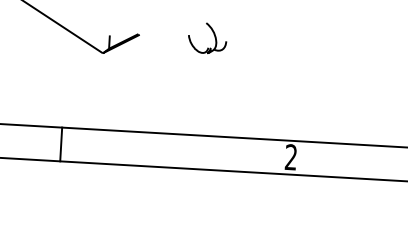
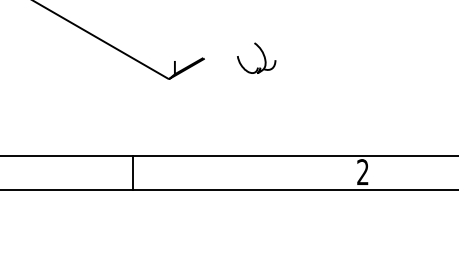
part: (213, 34) -> (262, 54), moved

